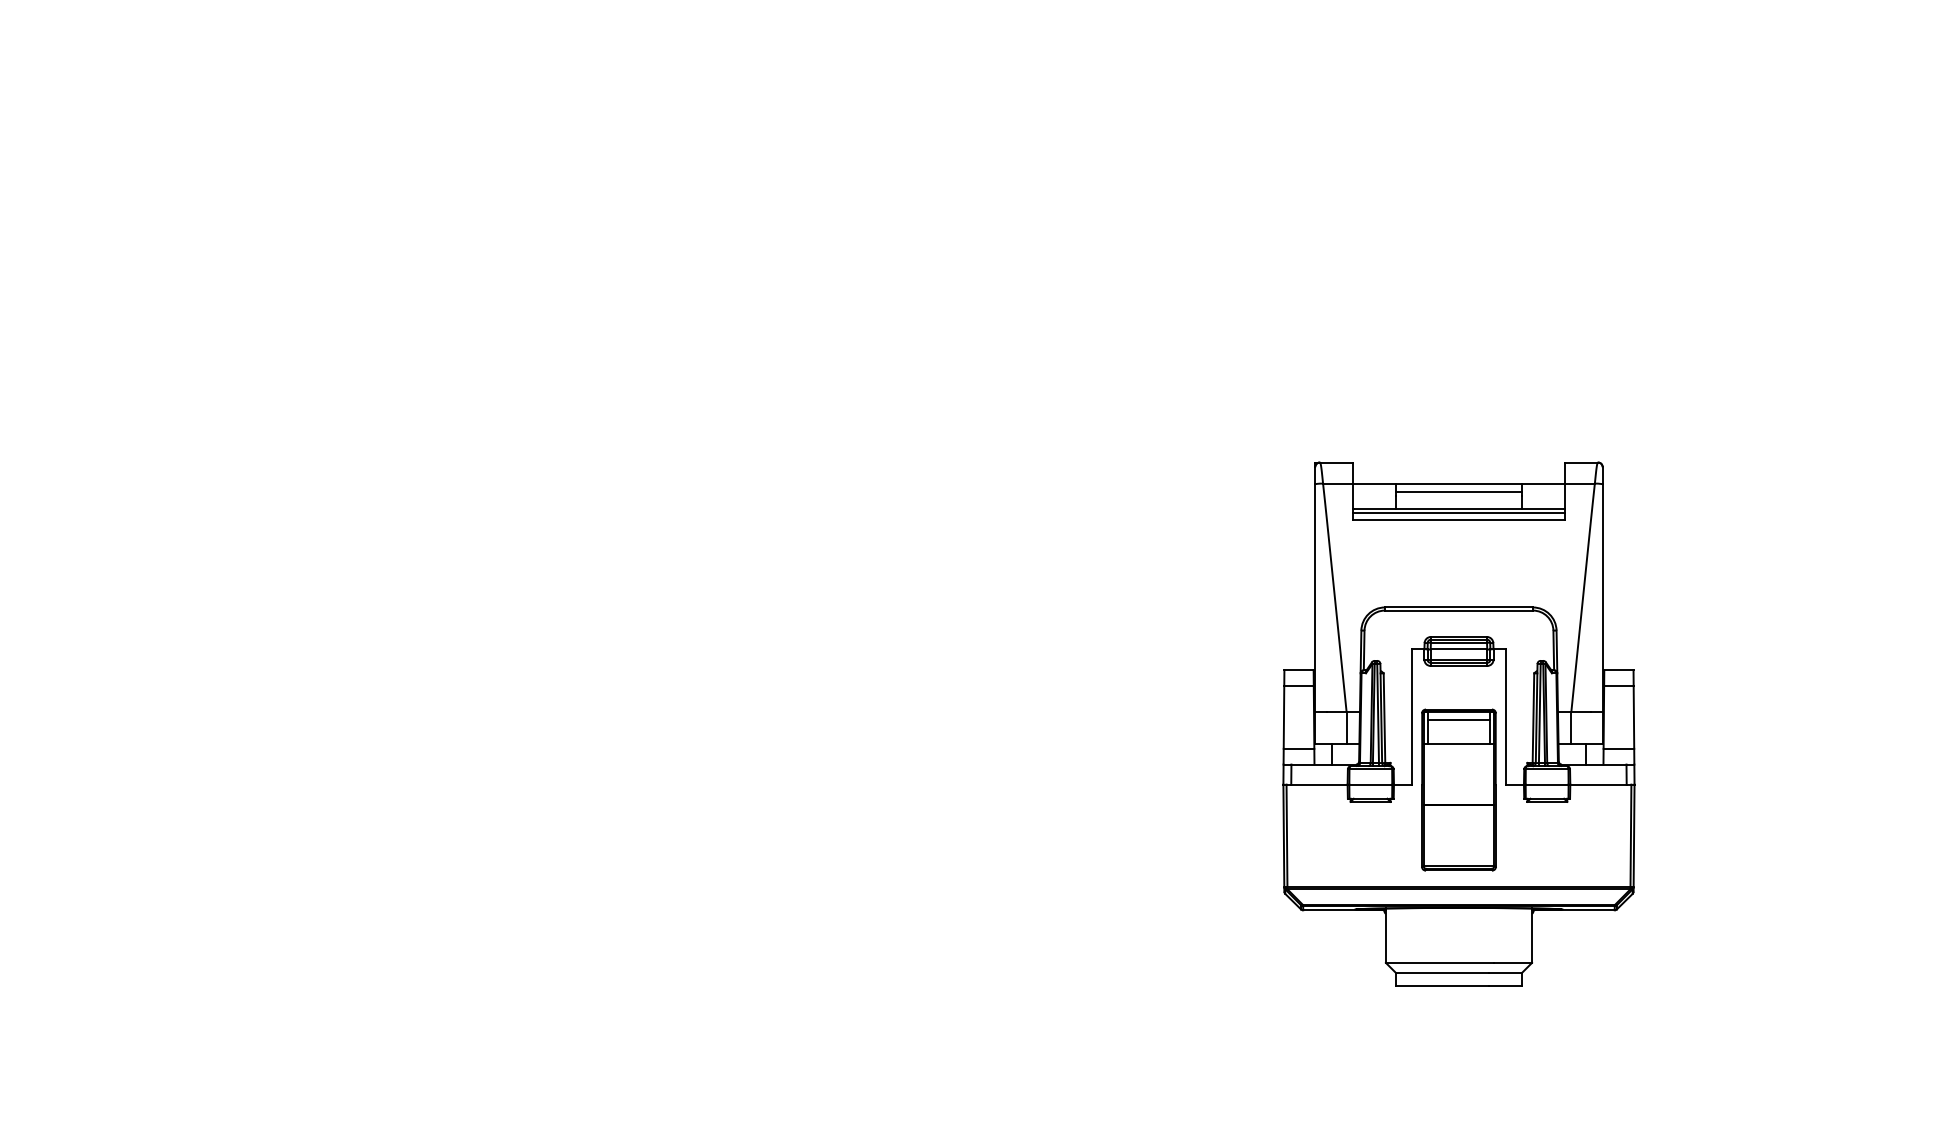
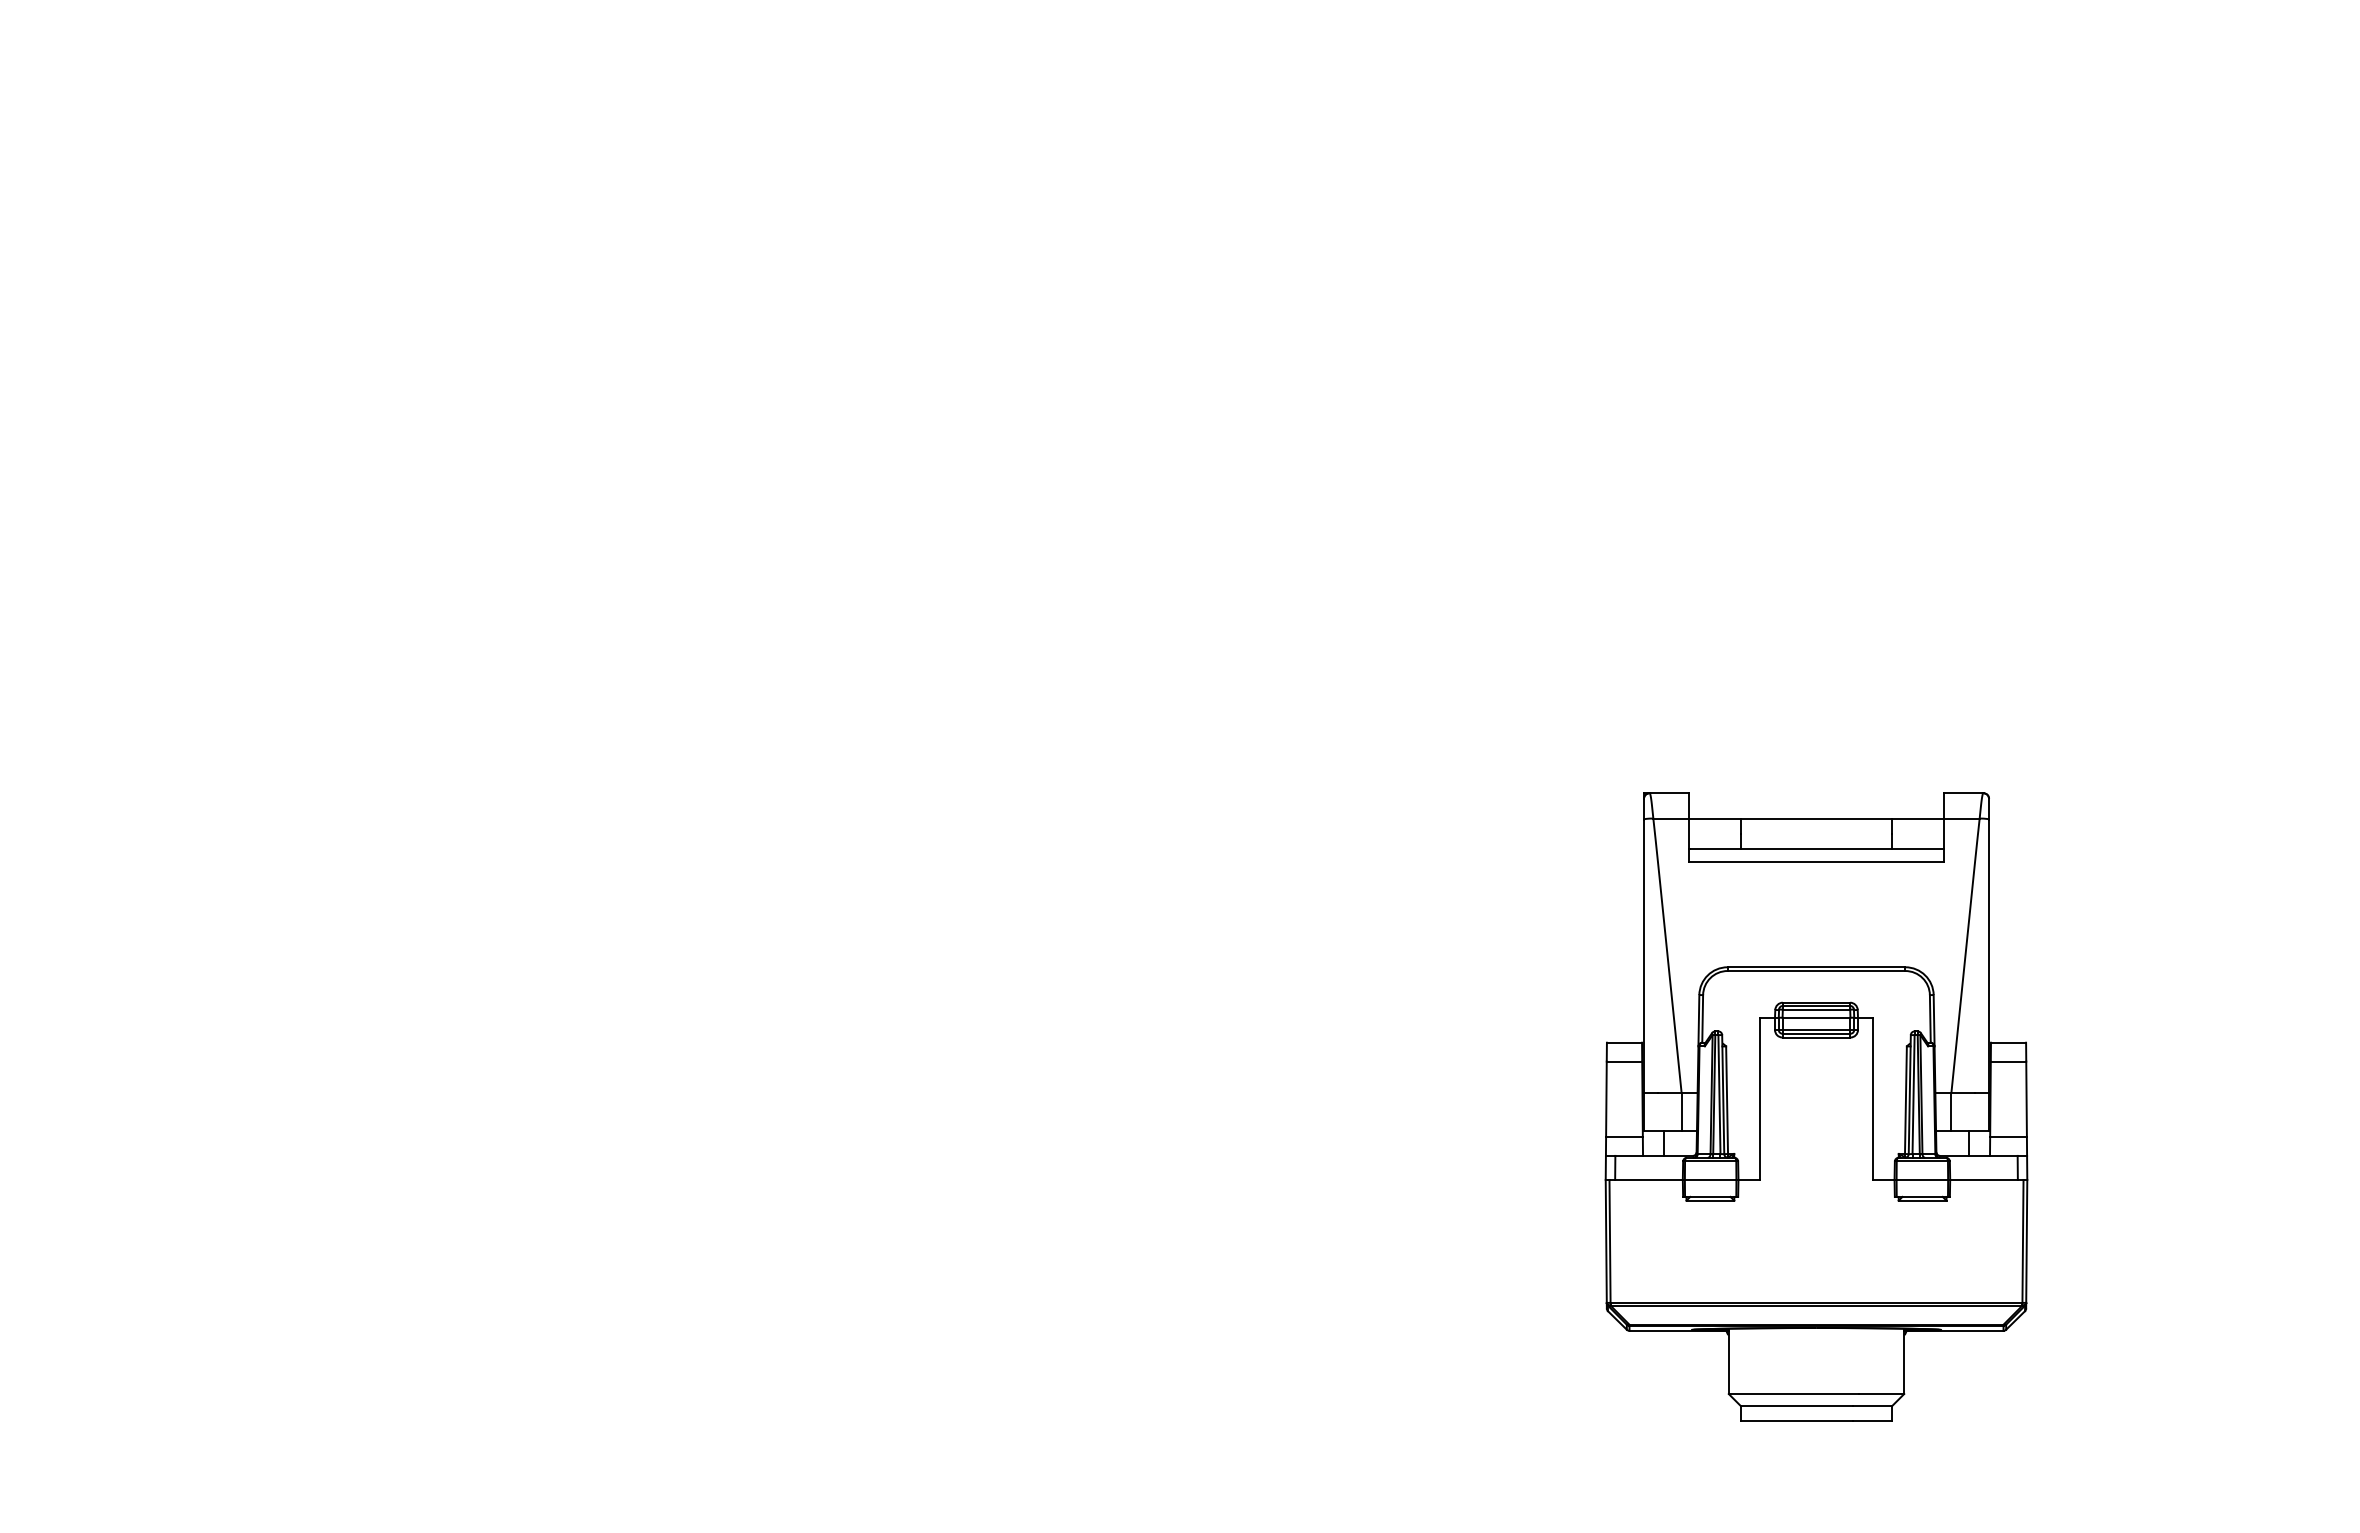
line: (1458, 491) -> (1816, 828), removed
line: (1458, 512) -> (1816, 853), removed
part: (1458, 790) -> (1816, 1186), removed

